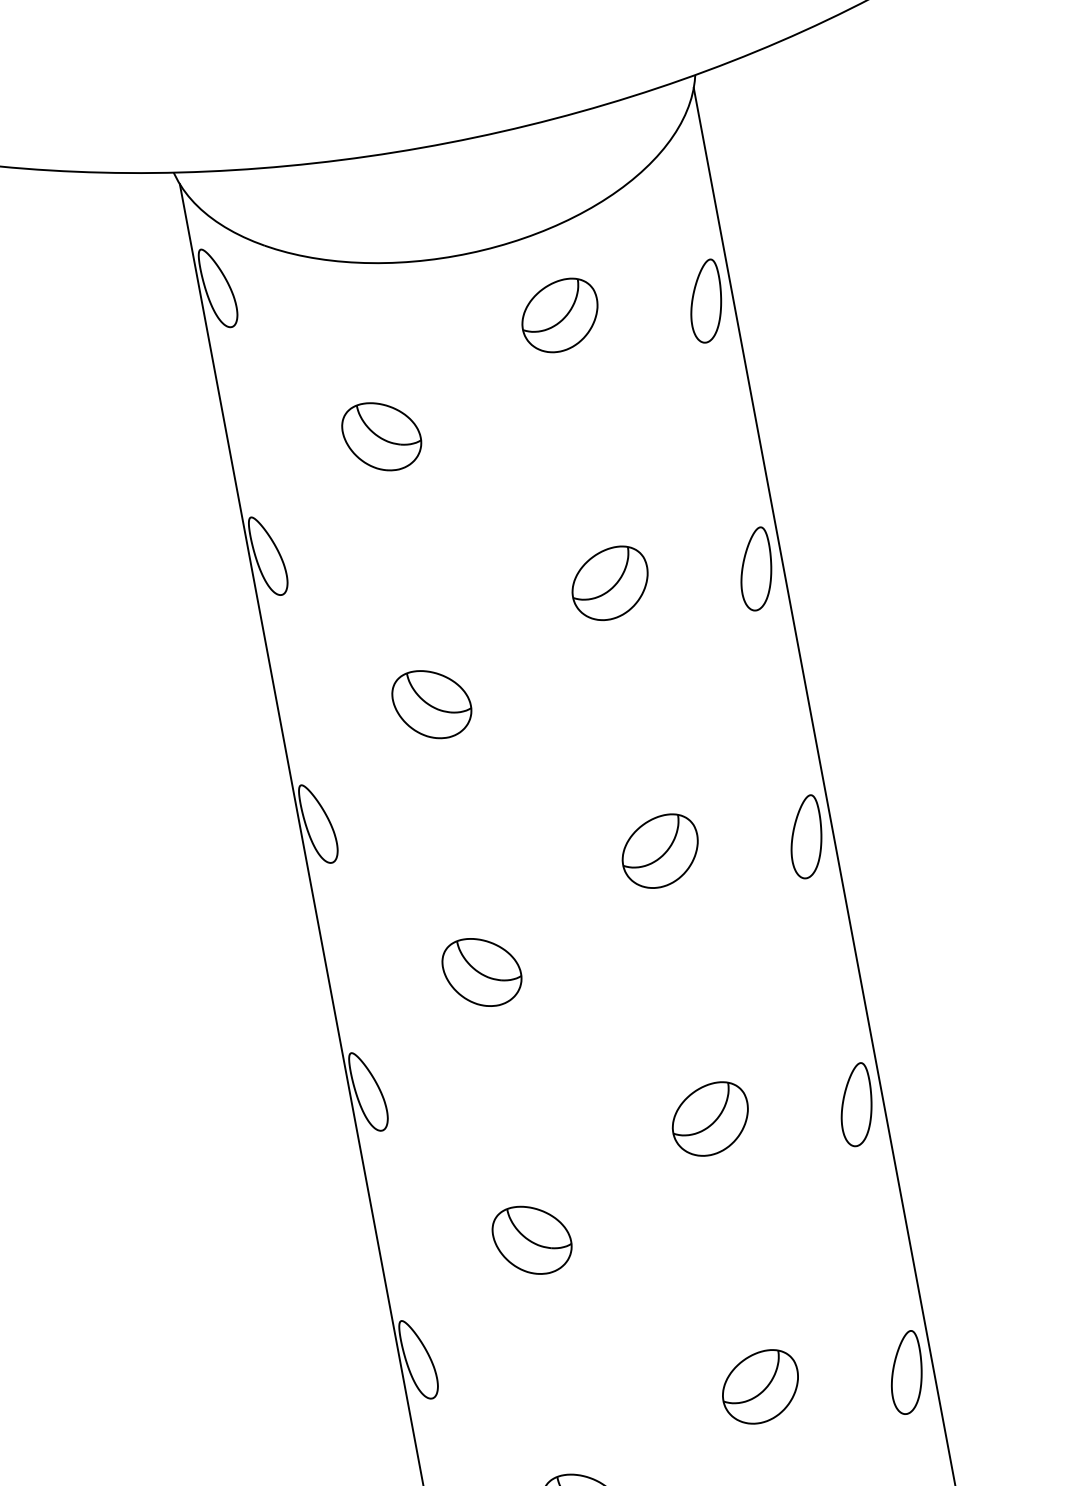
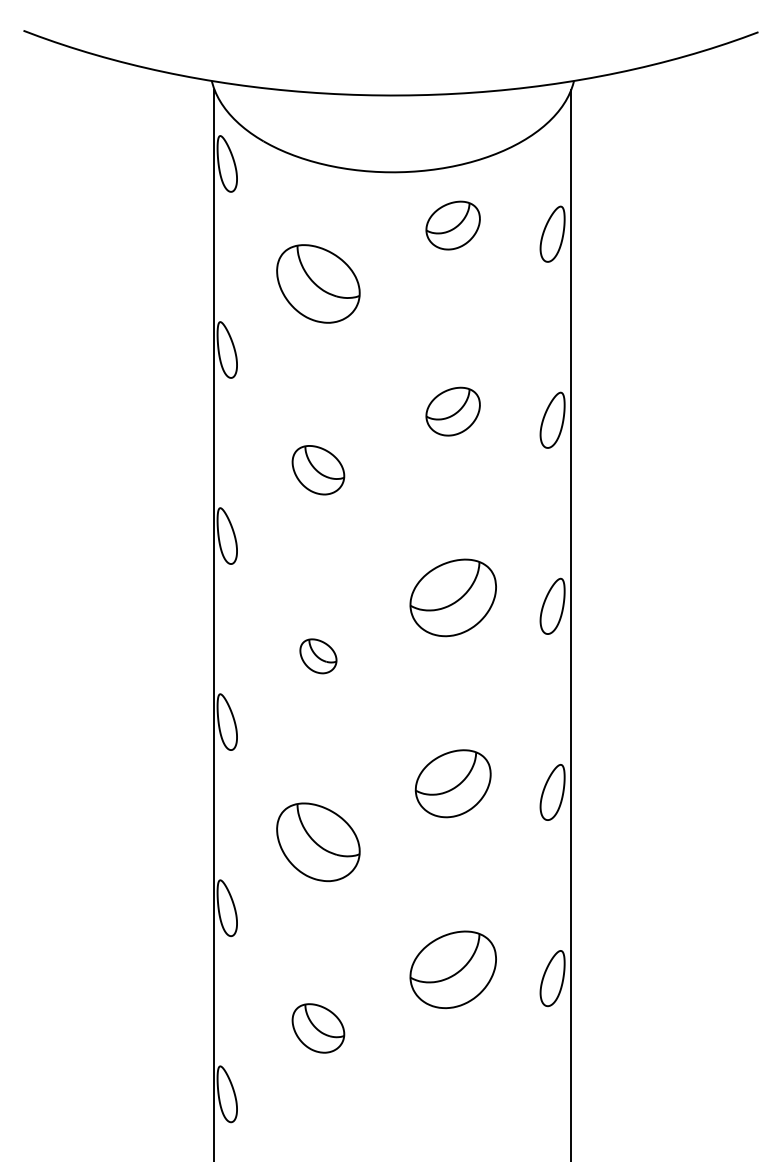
part: (382, 436) -> (318, 284), size x1.6
part: (659, 851) -> (452, 597), size x1.6
part: (482, 972) -> (318, 656), size x0.7
part: (709, 1119) -> (452, 783), size x1.4
part: (532, 1240) -> (318, 842), size x1.6
part: (759, 1386) -> (452, 969), size x1.6

